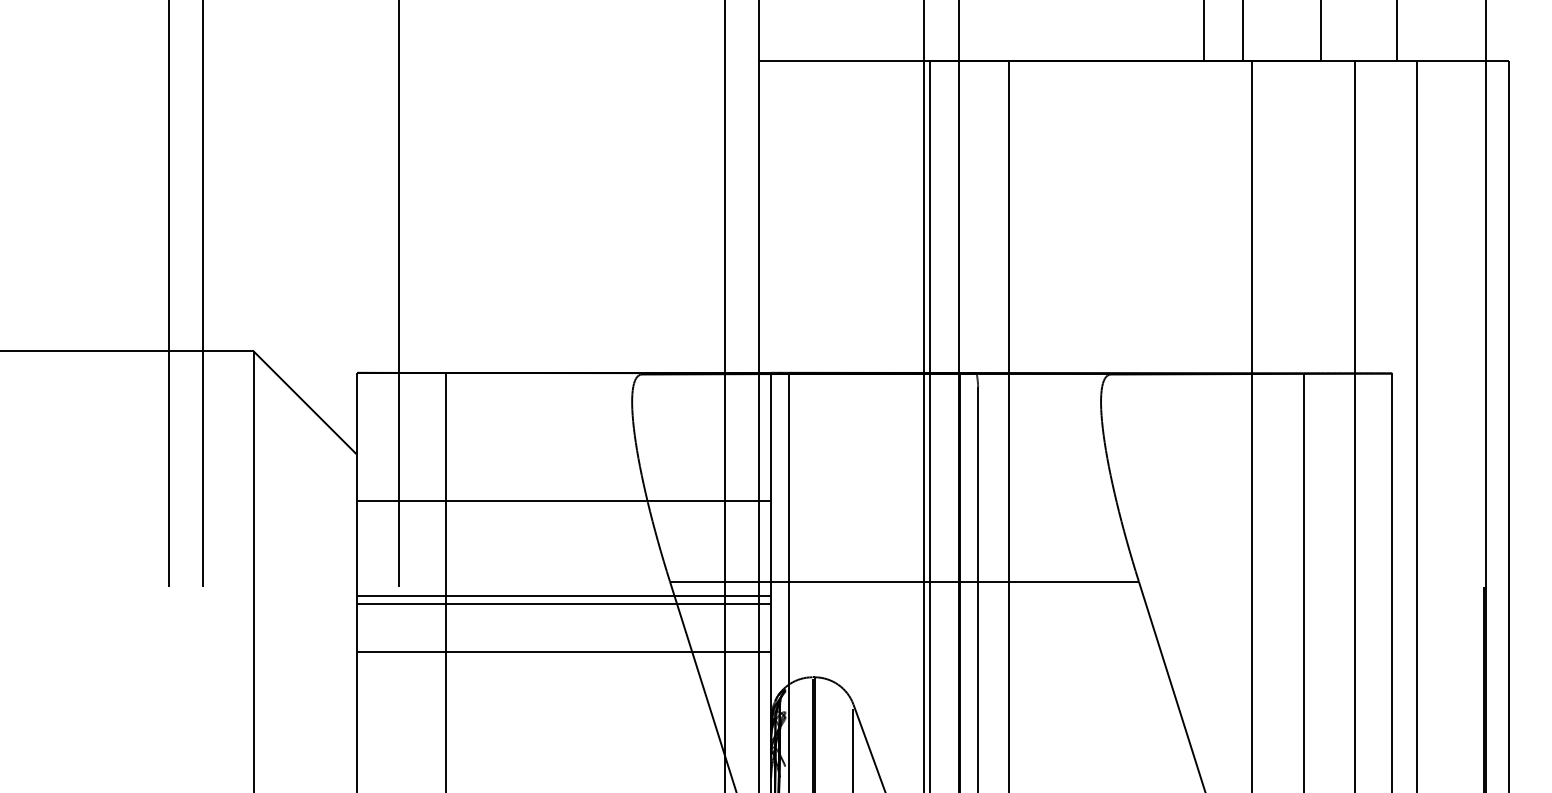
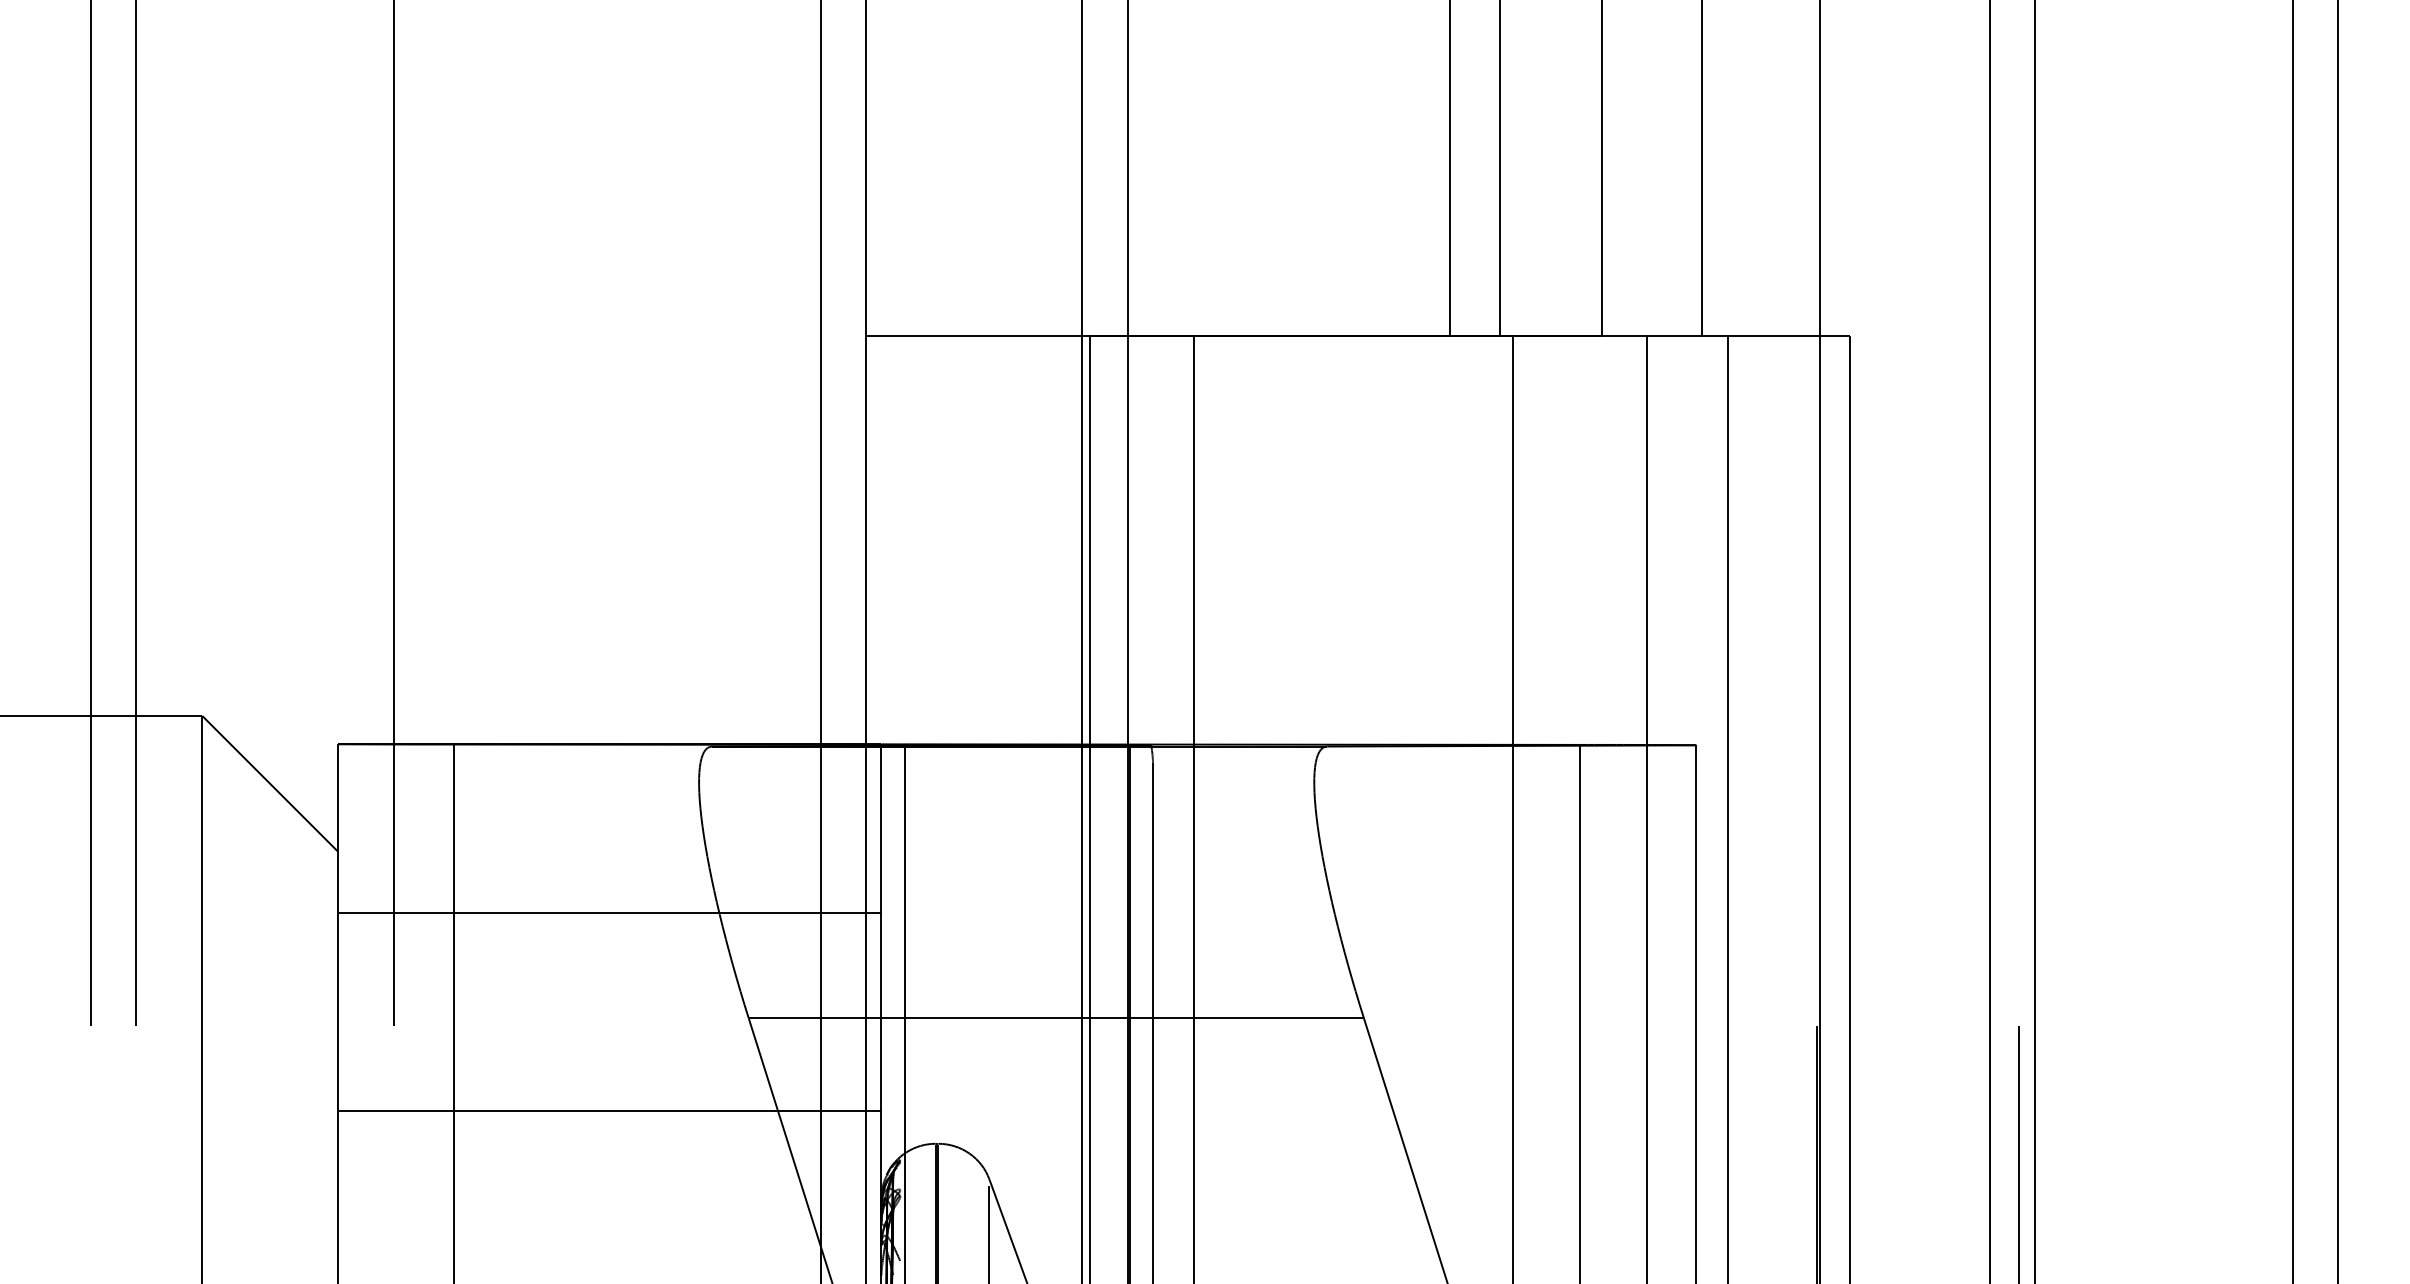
line: (563, 596) -> (609, 1037), removed
line: (563, 603) -> (609, 1047), removed

